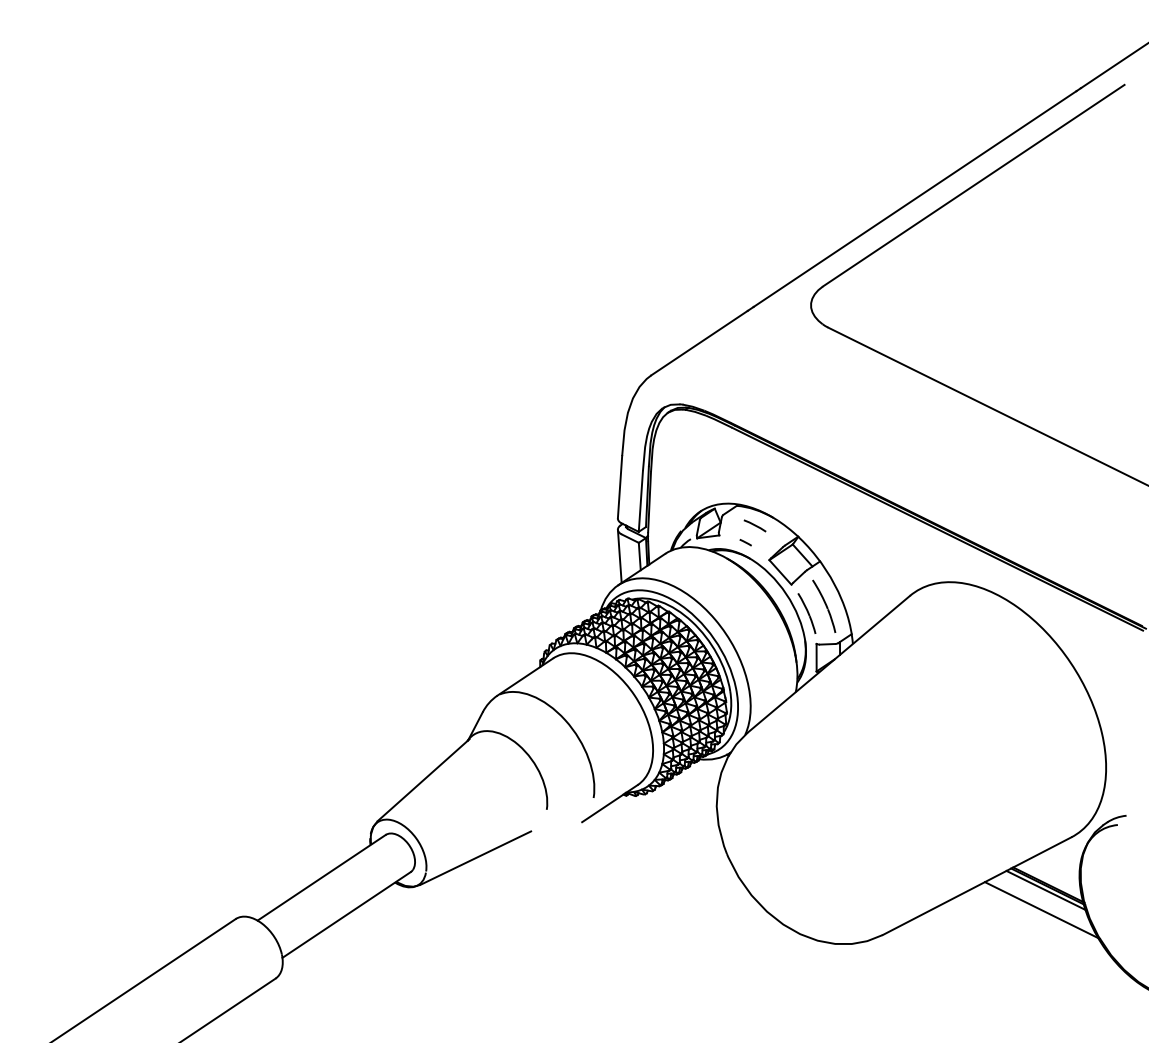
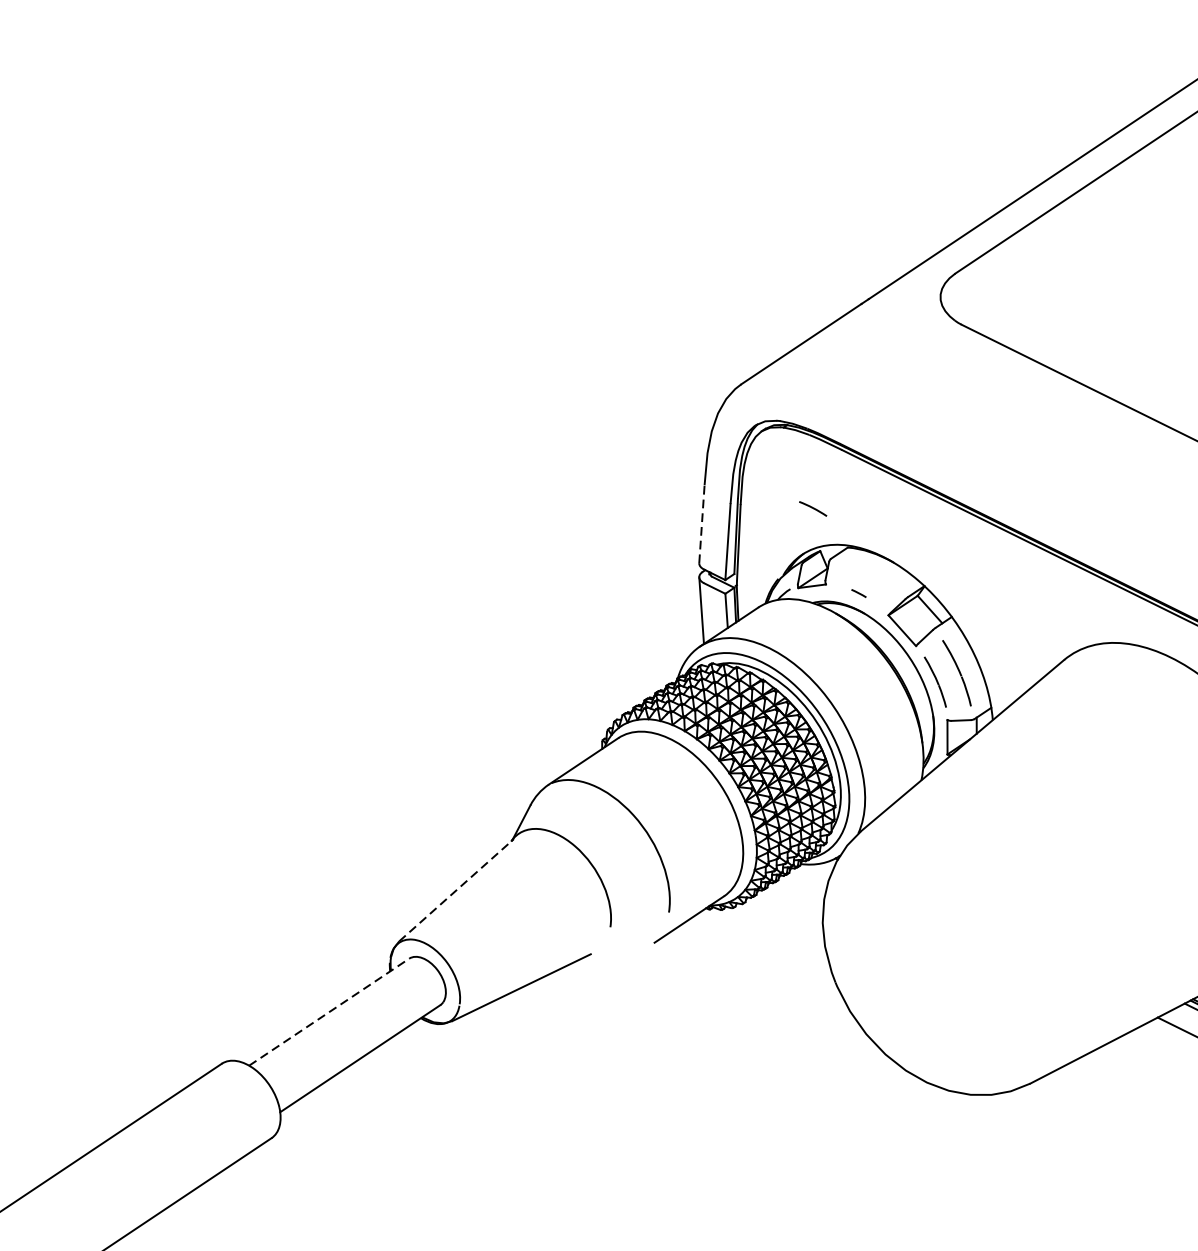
line: (620, 486) -> (702, 523), solid -> dashed
line: (754, 525) -> (812, 508), moved
line: (423, 780) -> (456, 890), solid -> dashed
line: (322, 877) -> (330, 1011), solid -> dashed

